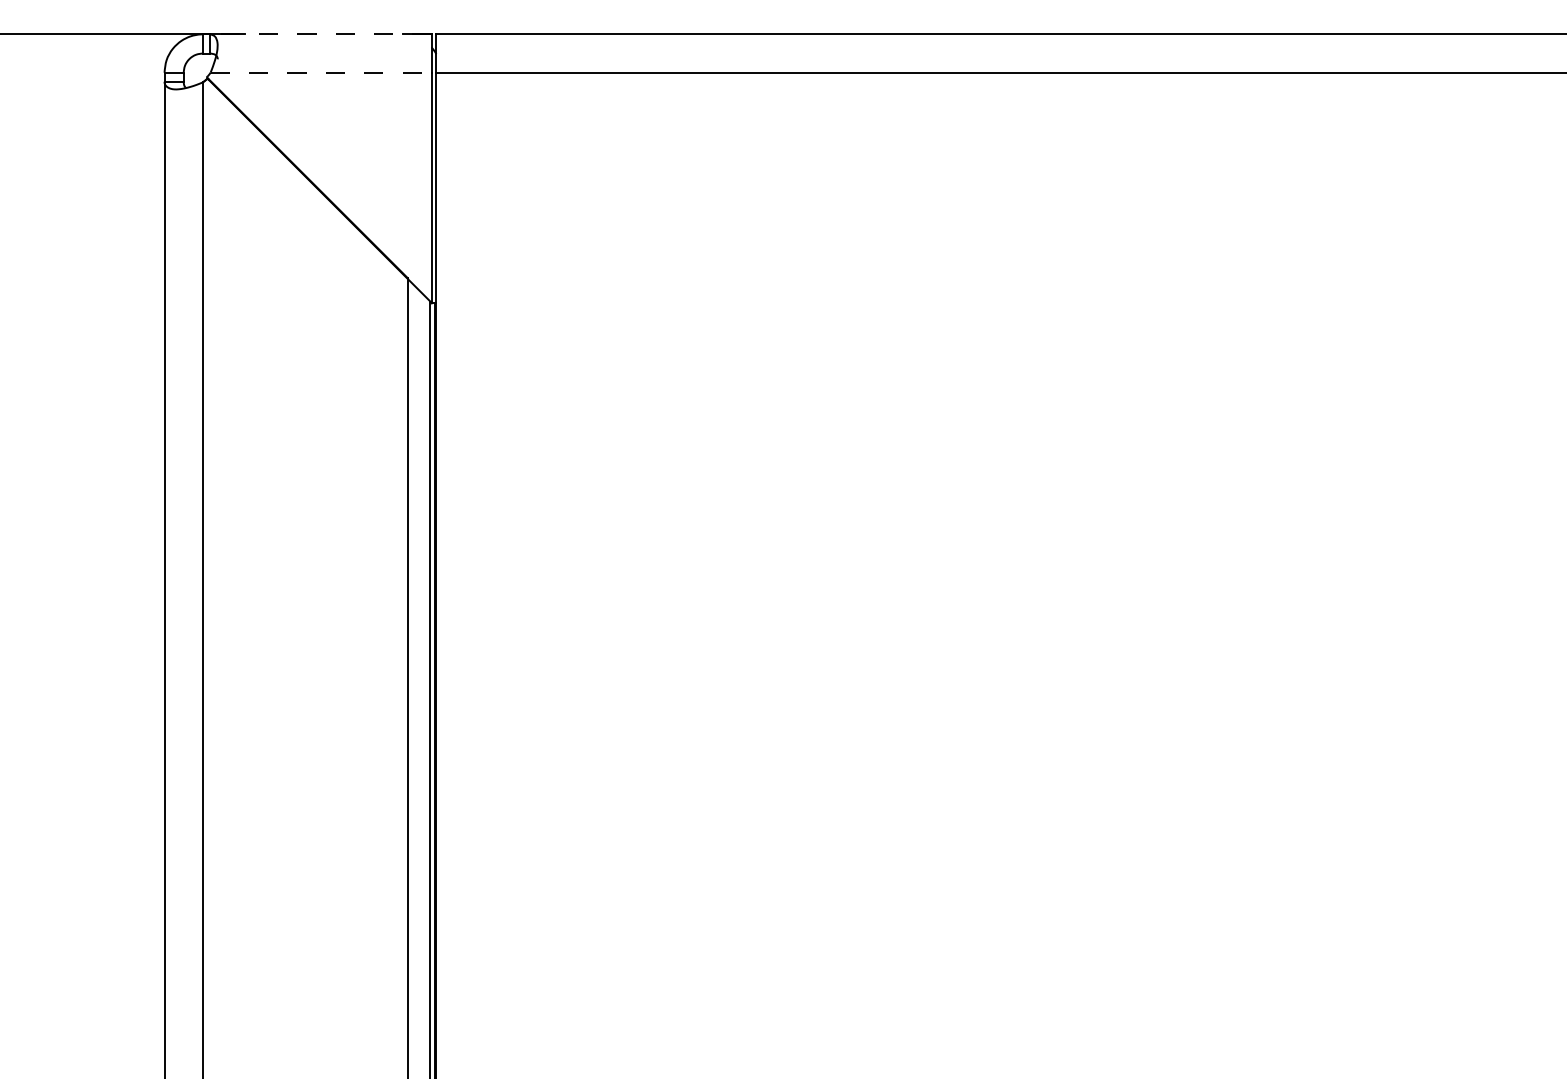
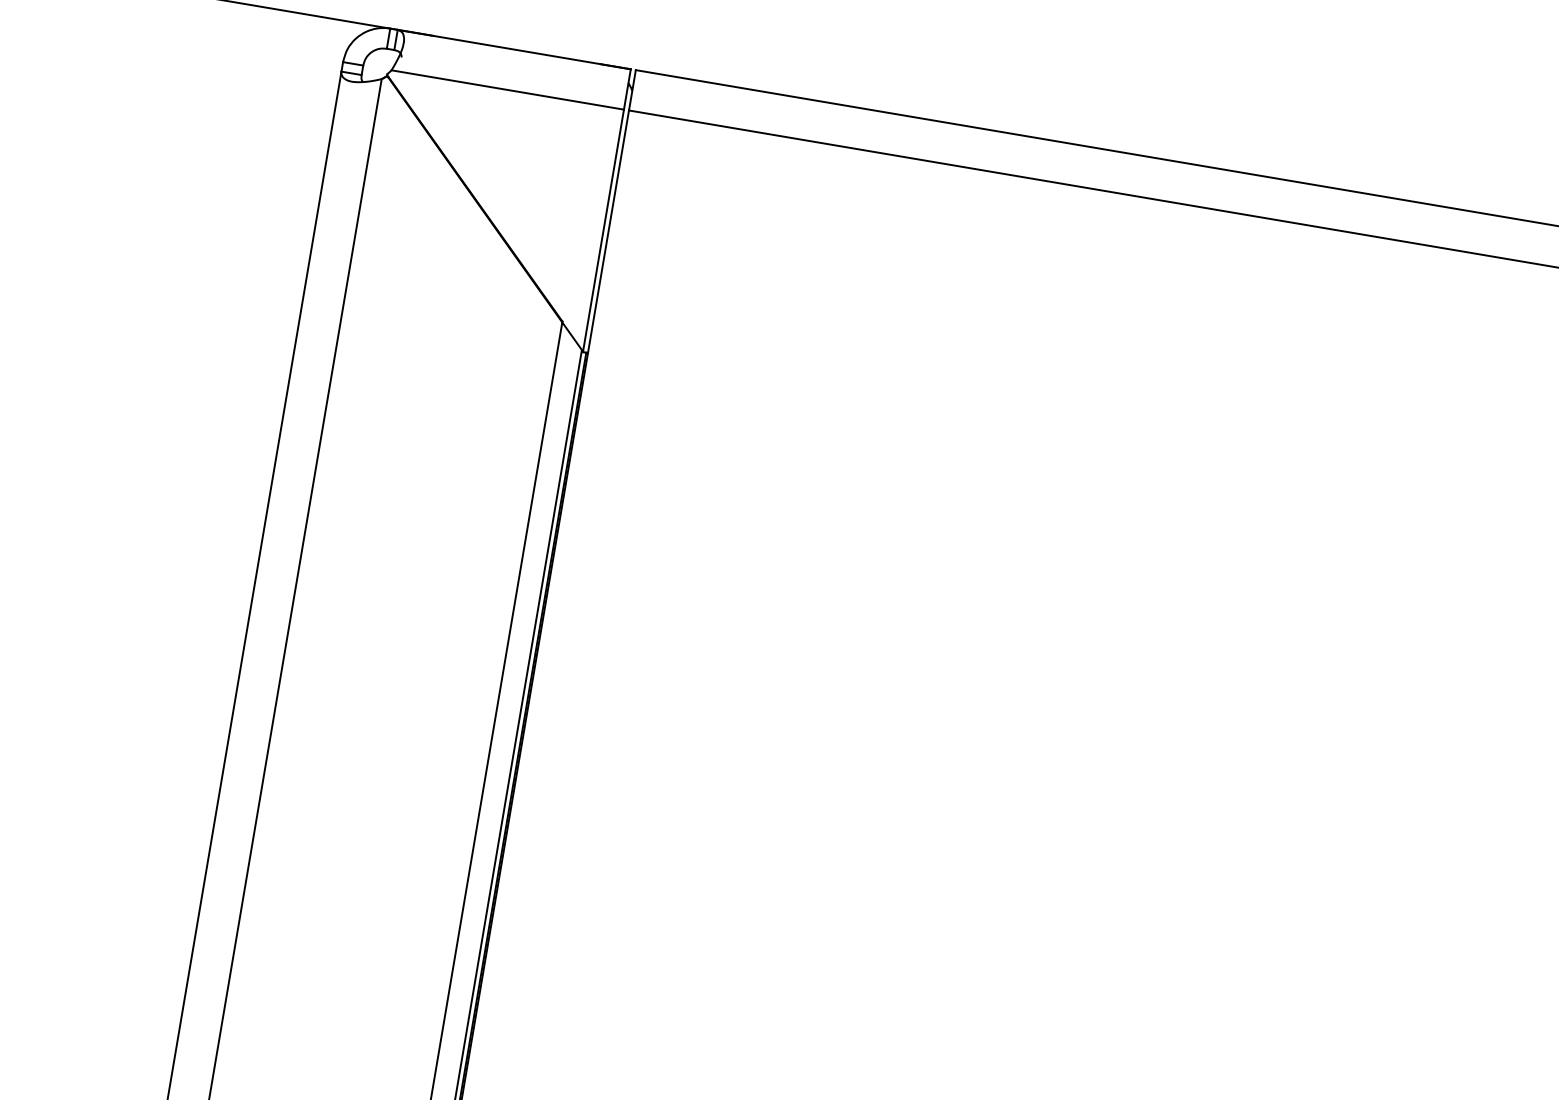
line: (320, 34) -> (513, 49), dashed -> solid
line: (321, 72) -> (508, 89), dashed -> solid

